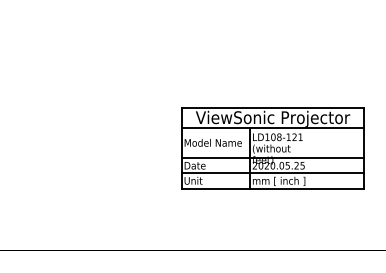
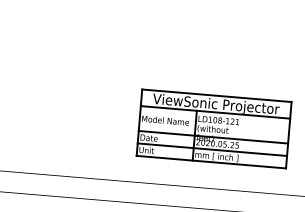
part: (272, 148) -> (213, 129), moved

